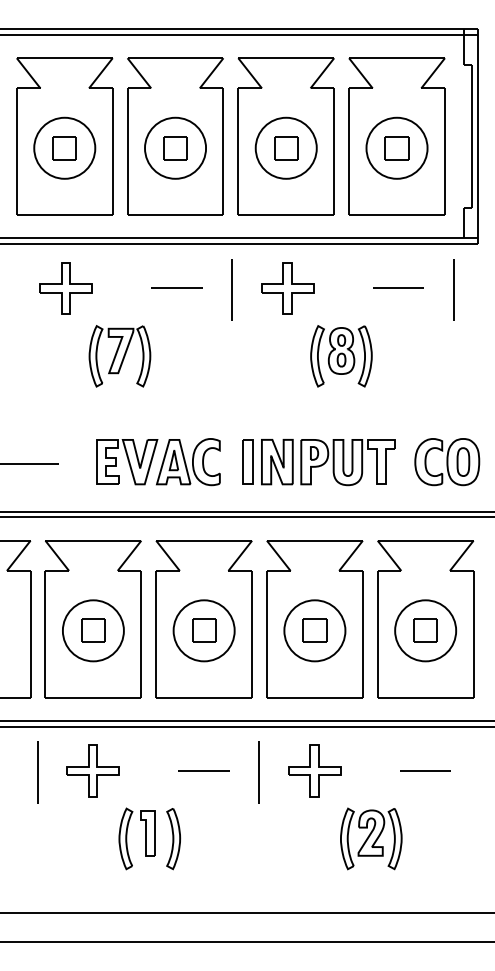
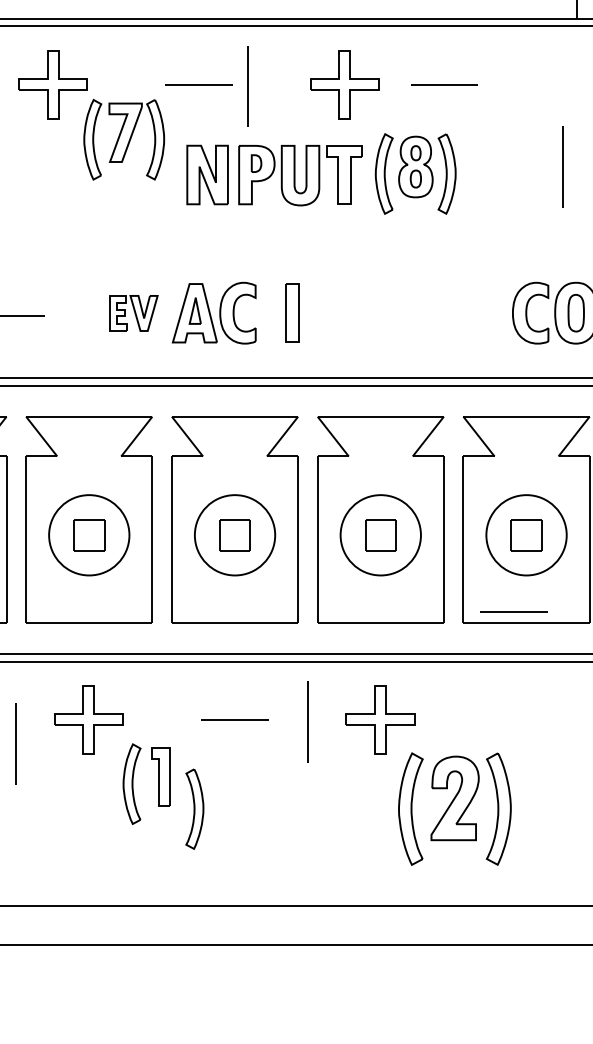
line: (398, 287) -> (444, 83), moved
line: (231, 289) -> (247, 86), moved
line: (453, 289) -> (563, 166), moved
part: (119, 356) -> (123, 140), moved
part: (127, 462) -> (134, 313), size x0.6
part: (328, 462) -> (274, 175), moved
line: (425, 770) -> (514, 611), moved
line: (37, 772) -> (15, 744), moved
part: (127, 838) -> (134, 783), moved
part: (371, 838) -> (455, 808), size x1.4

